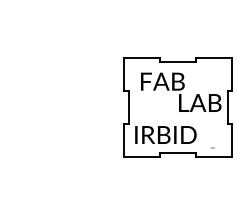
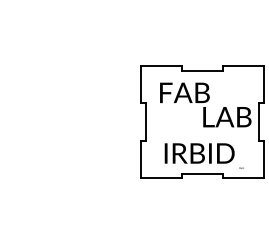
text: (165, 134) -> (199, 152), moved

